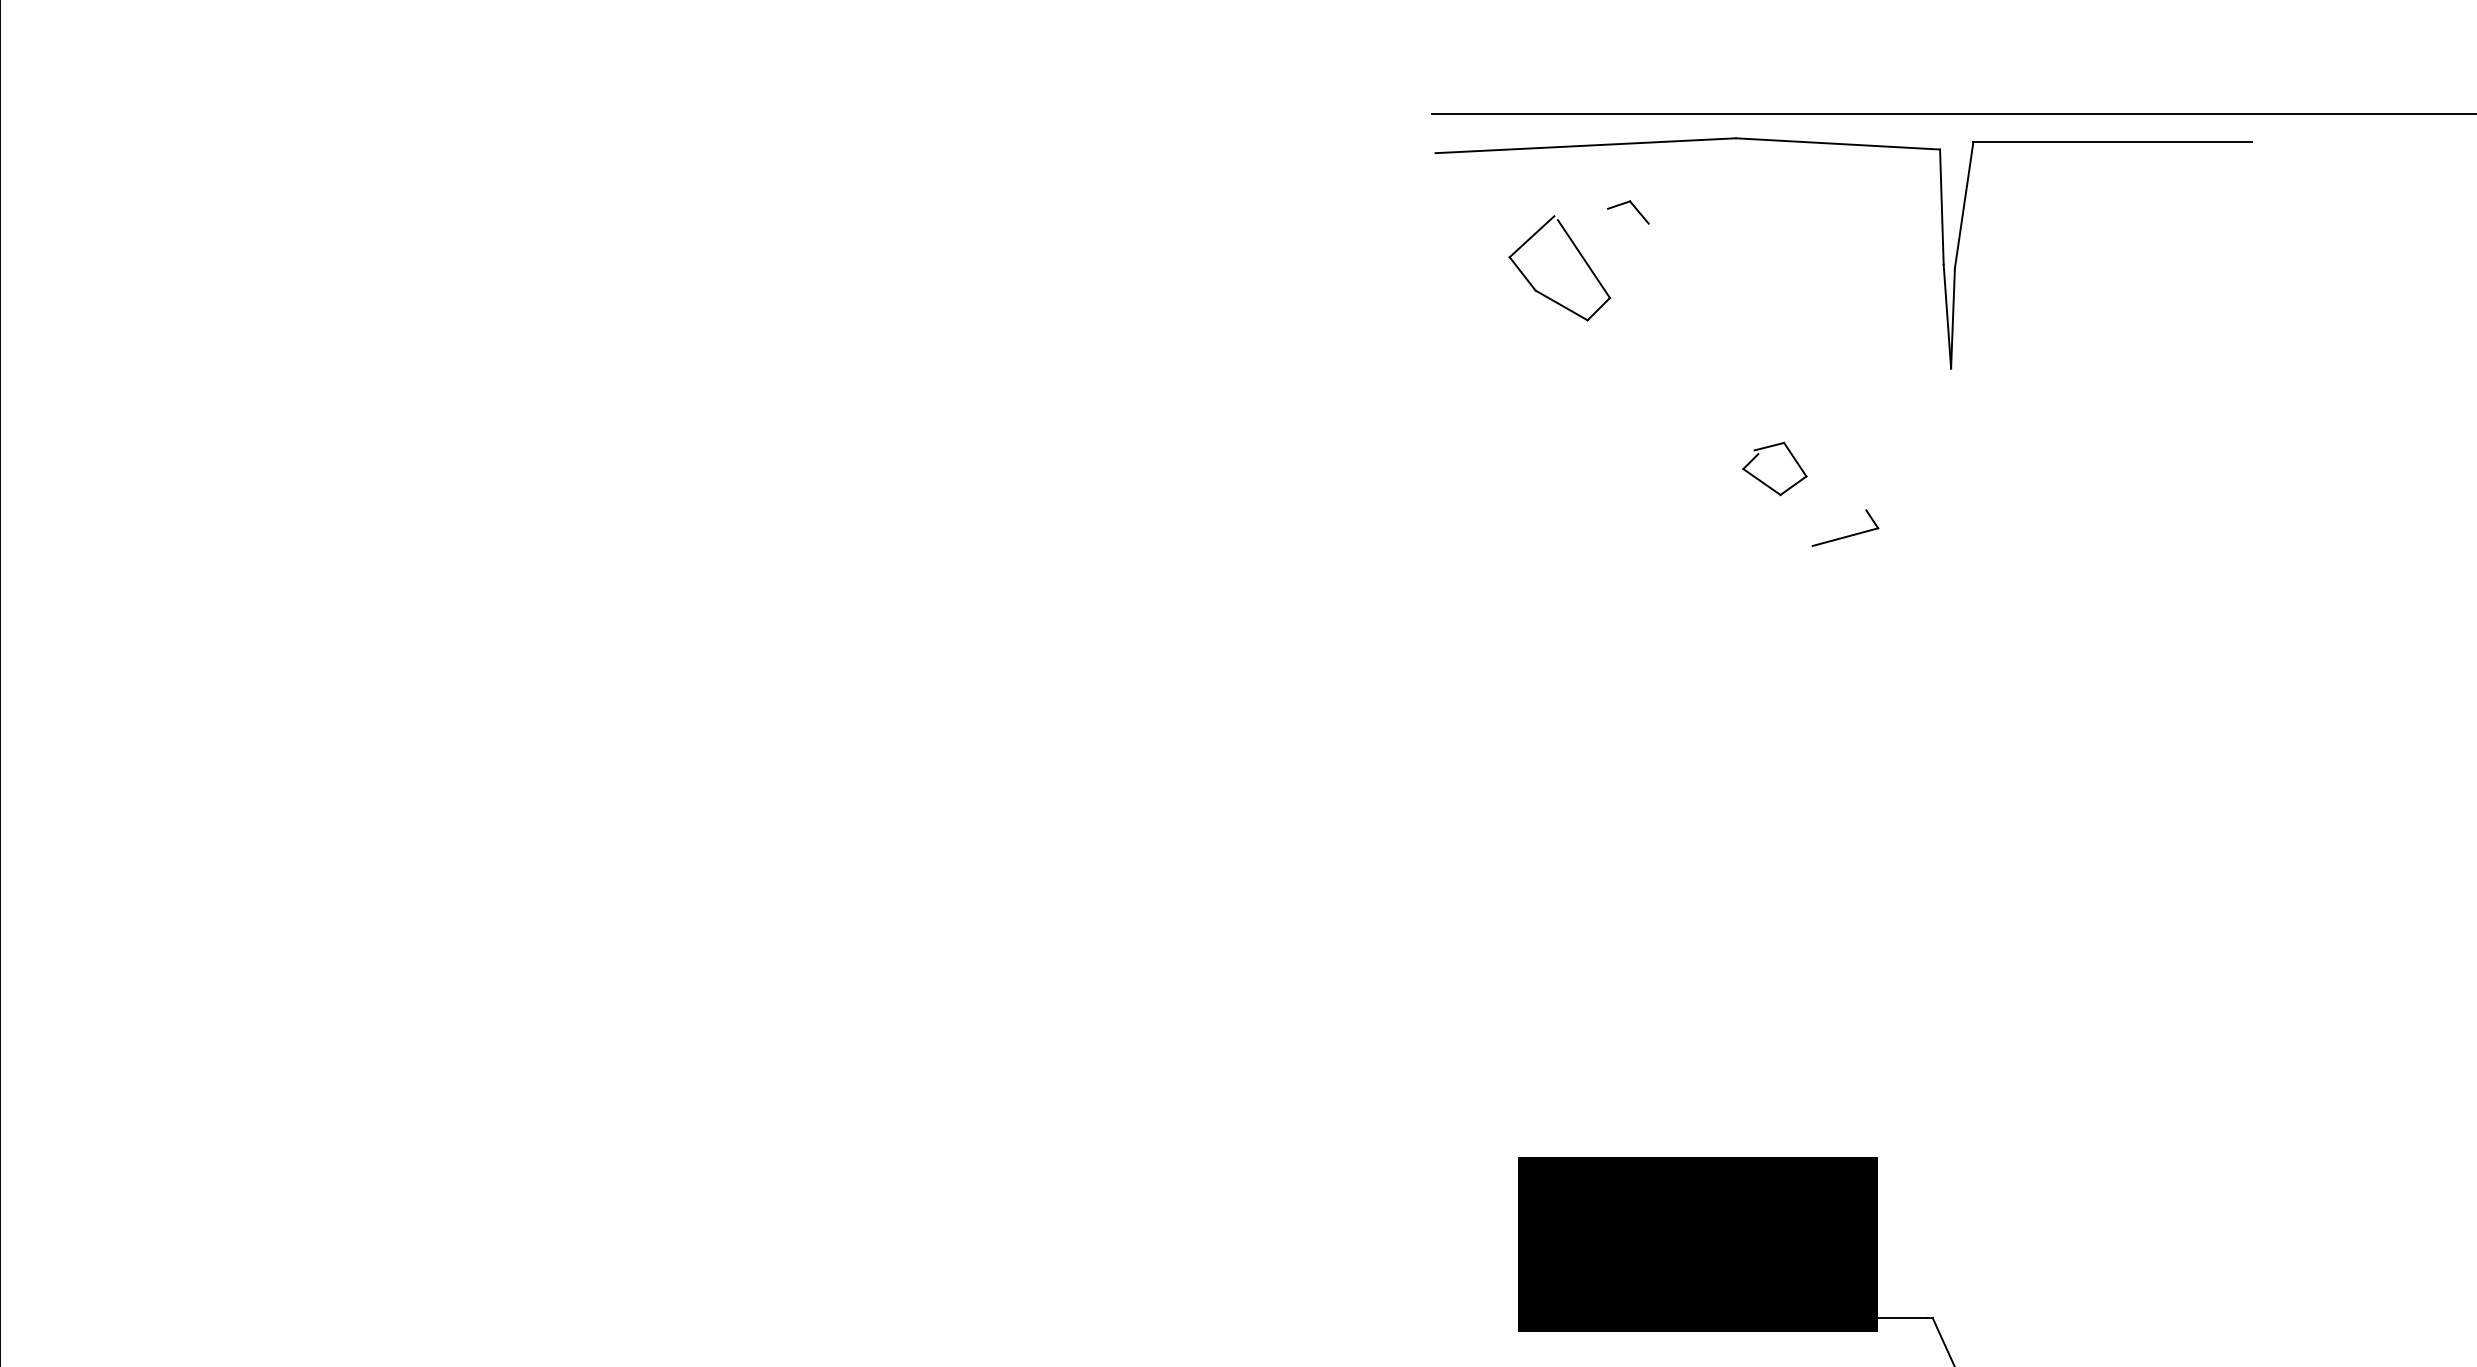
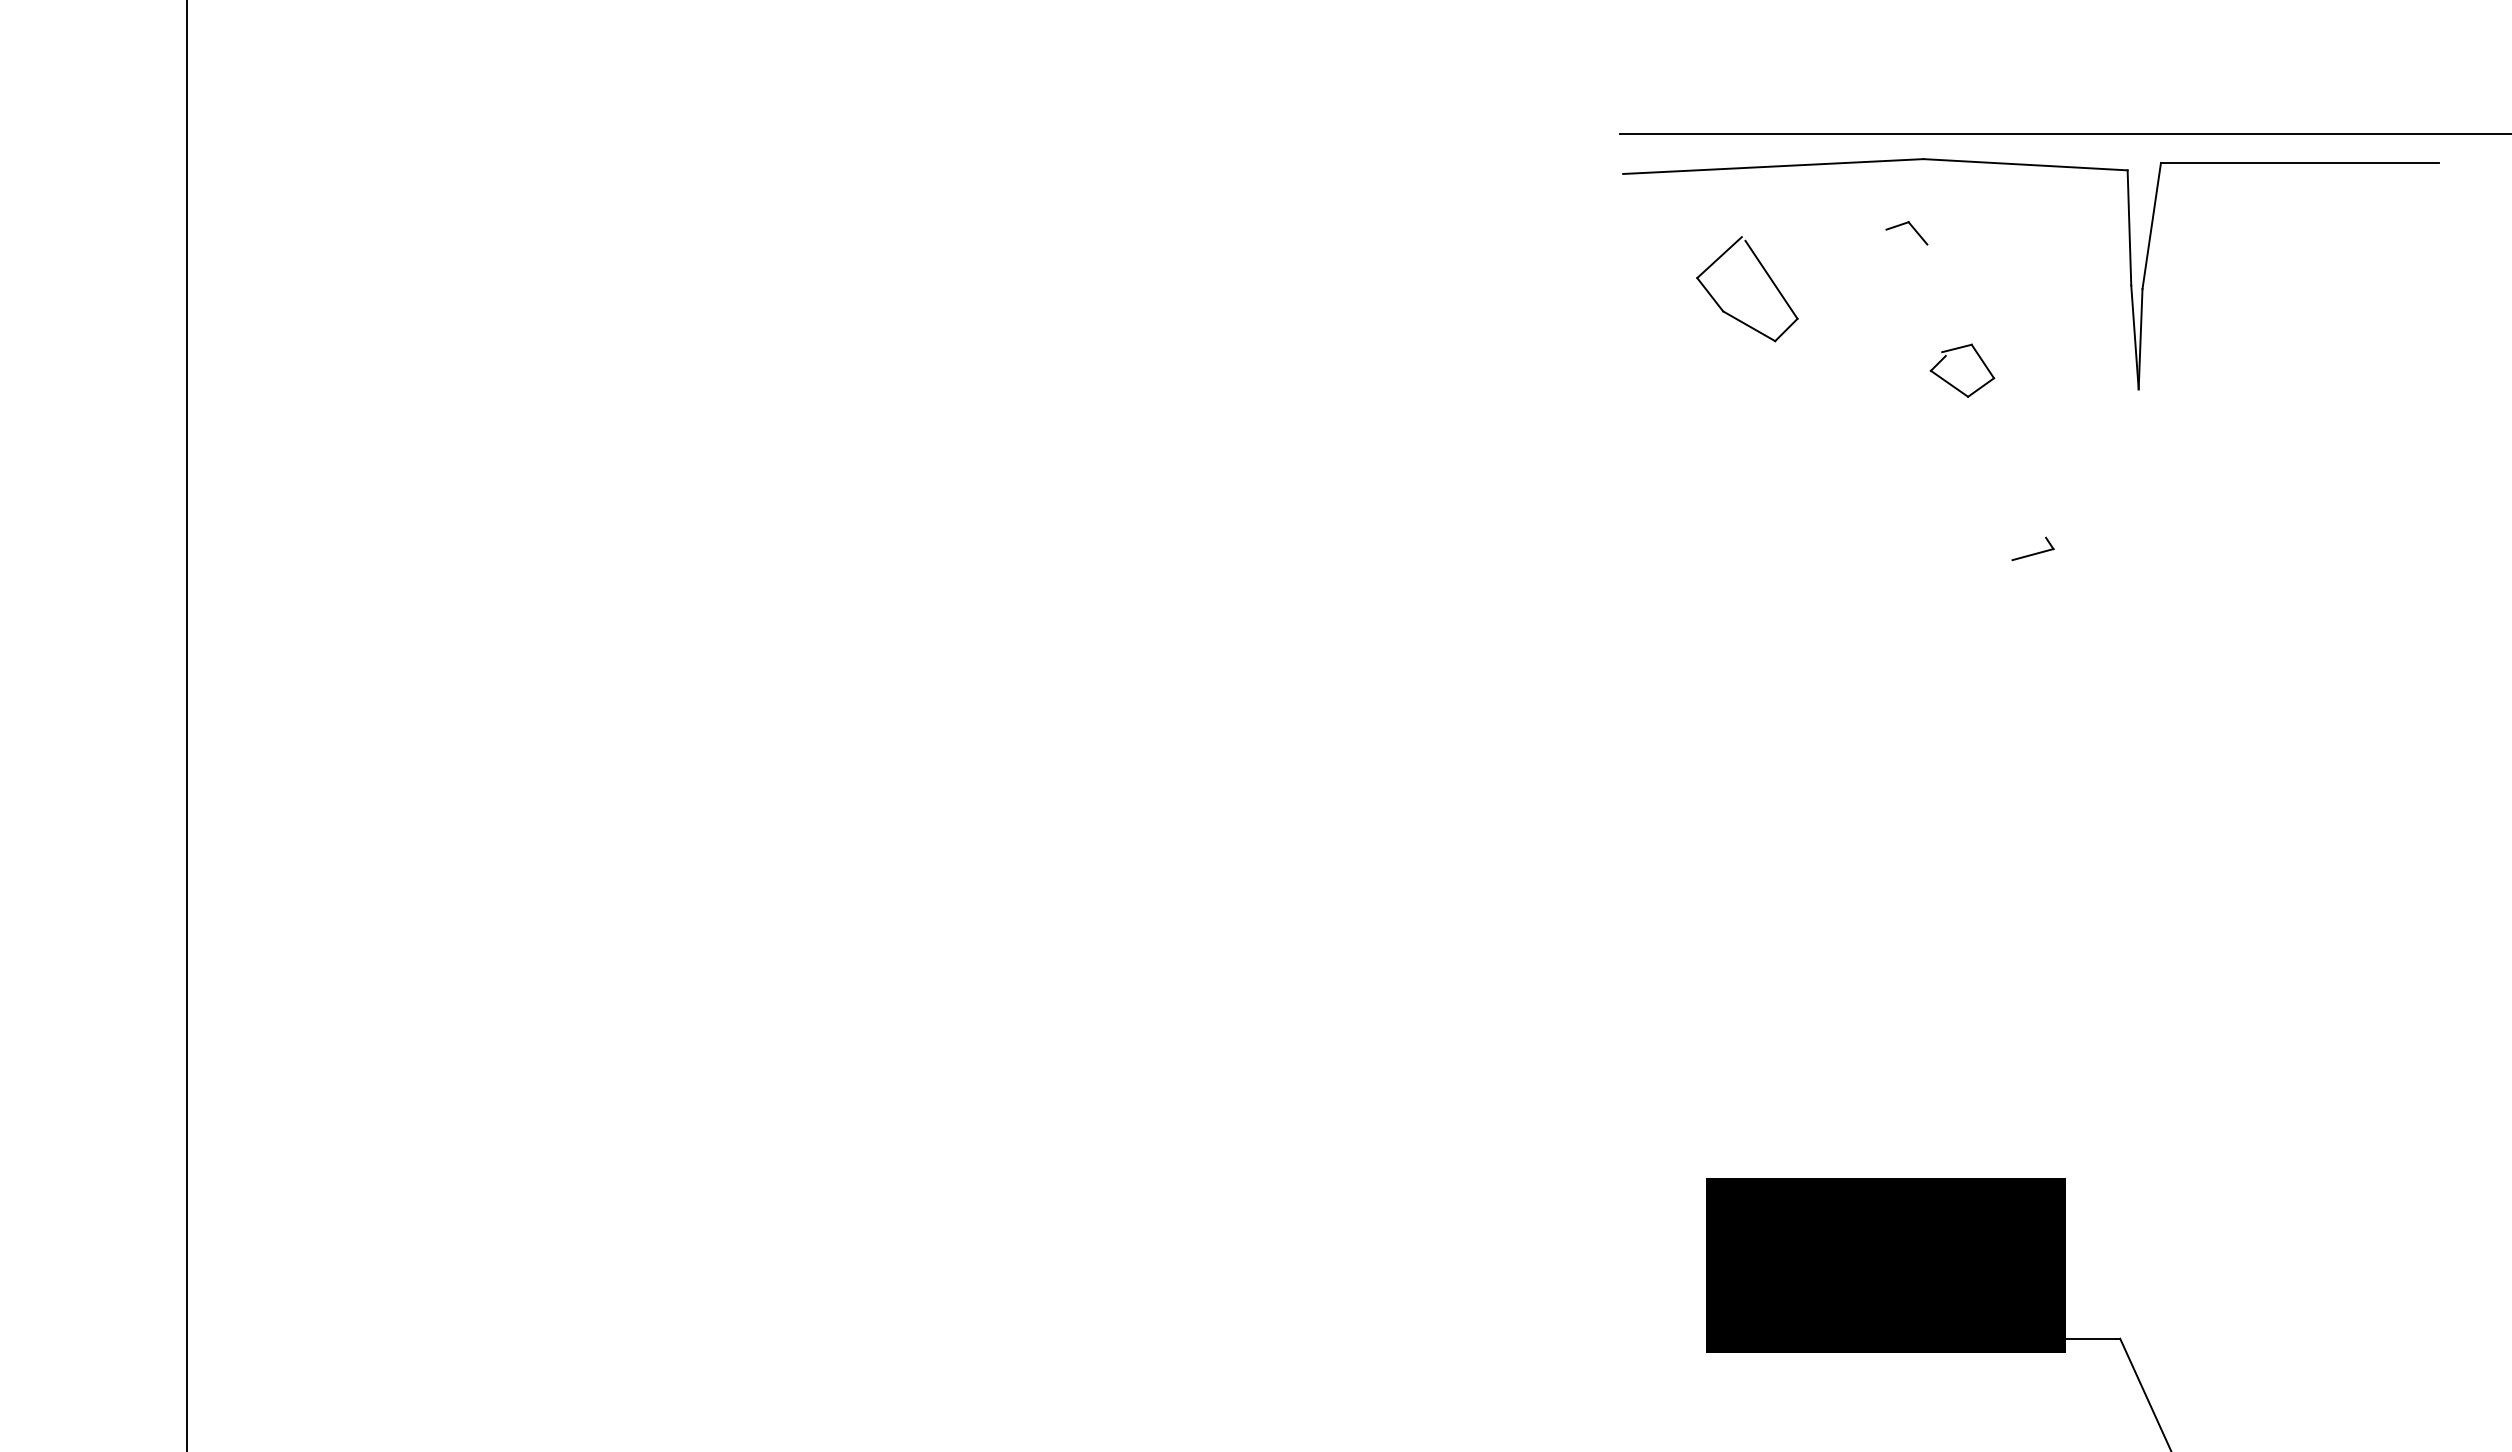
part: (1632, 206) -> (1911, 227), moved
part: (1764, 482) -> (1952, 384), moved
part: (1844, 527) -> (2032, 548), size x0.62

